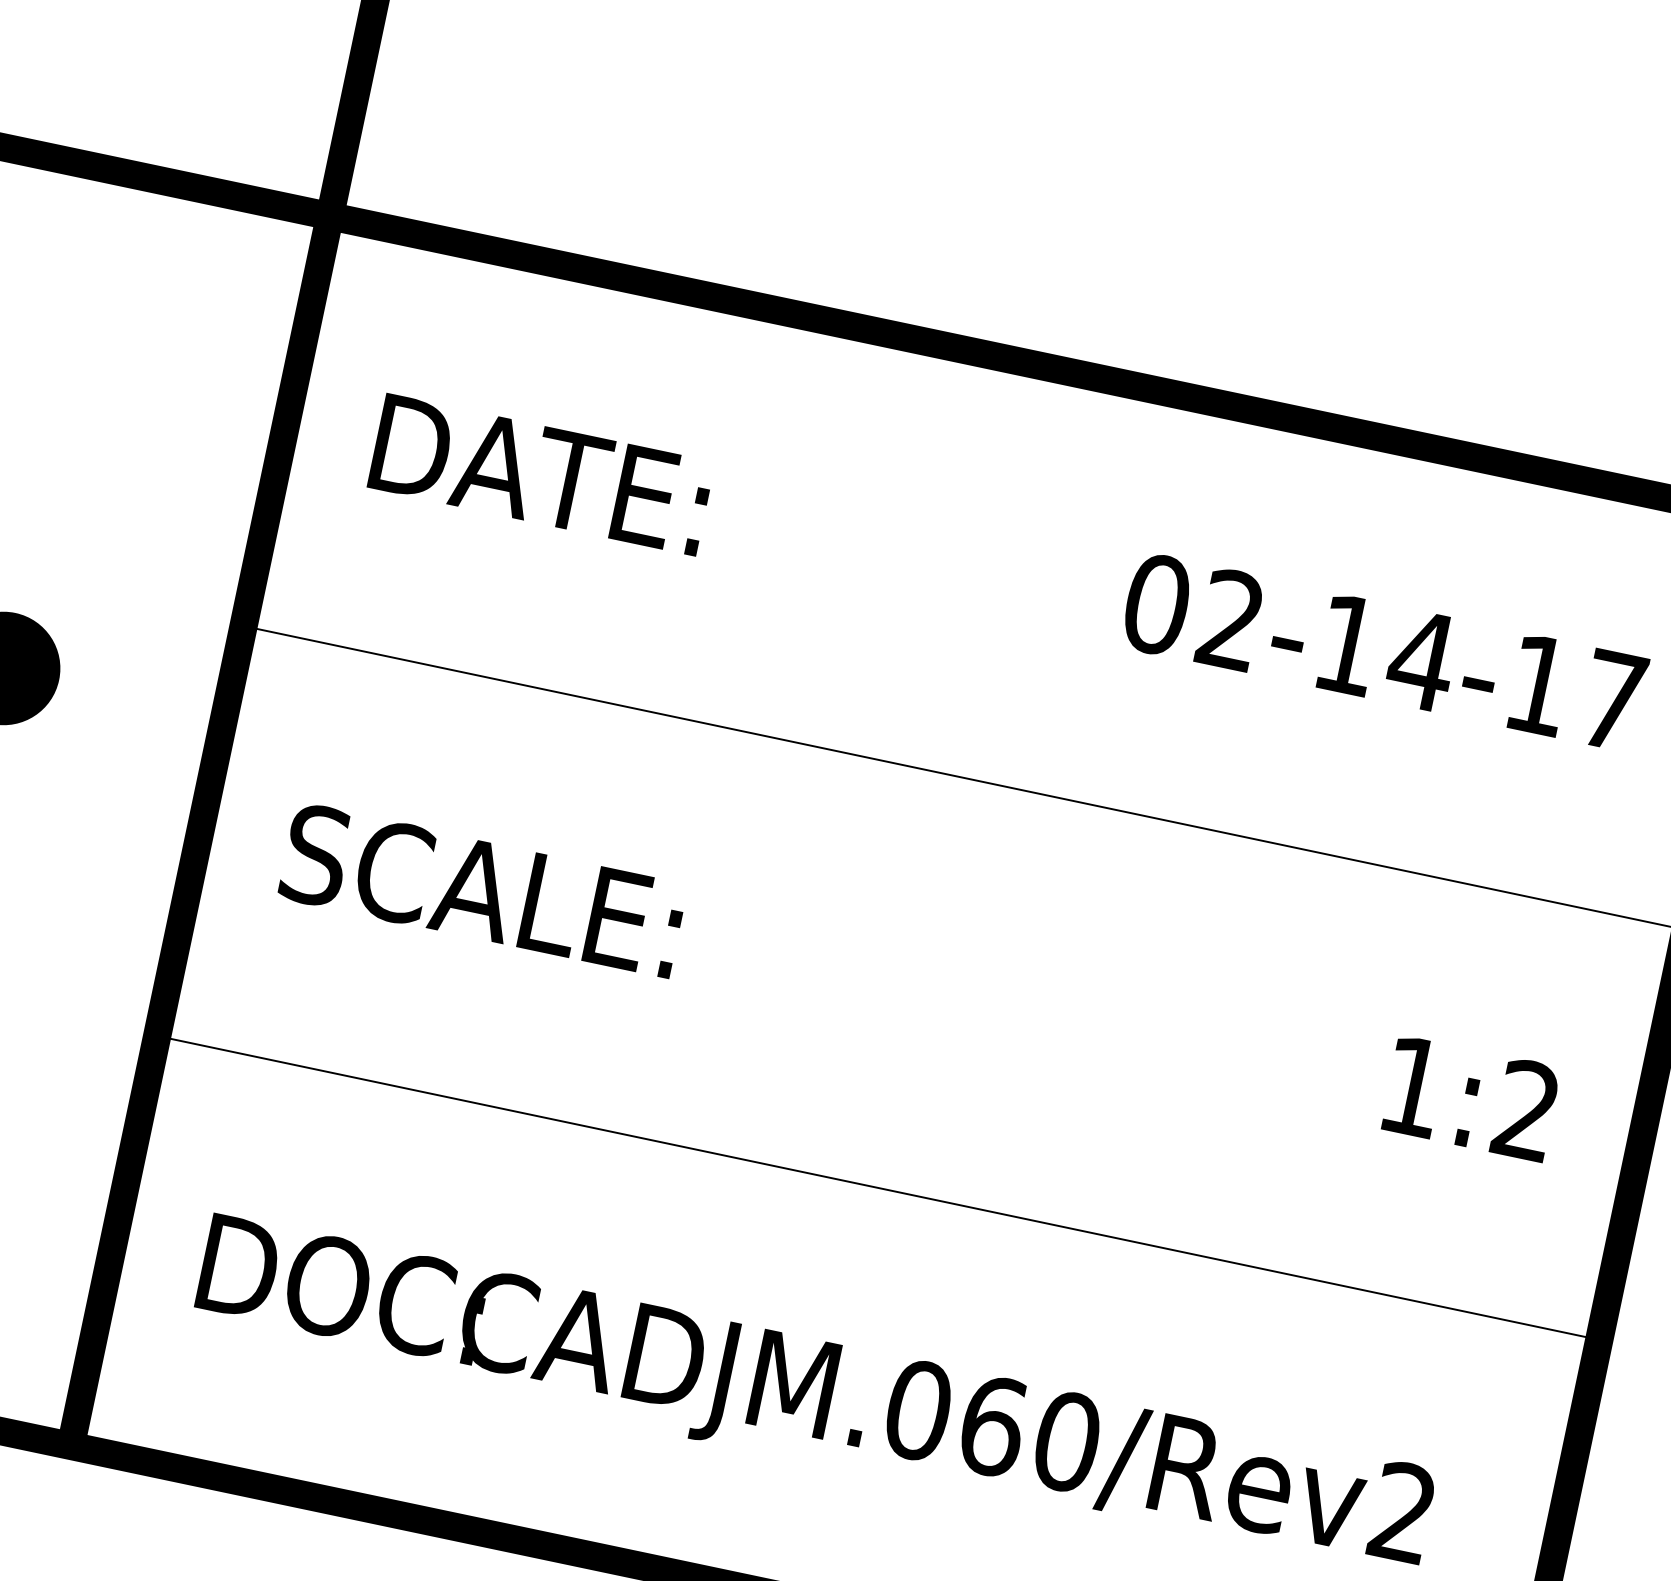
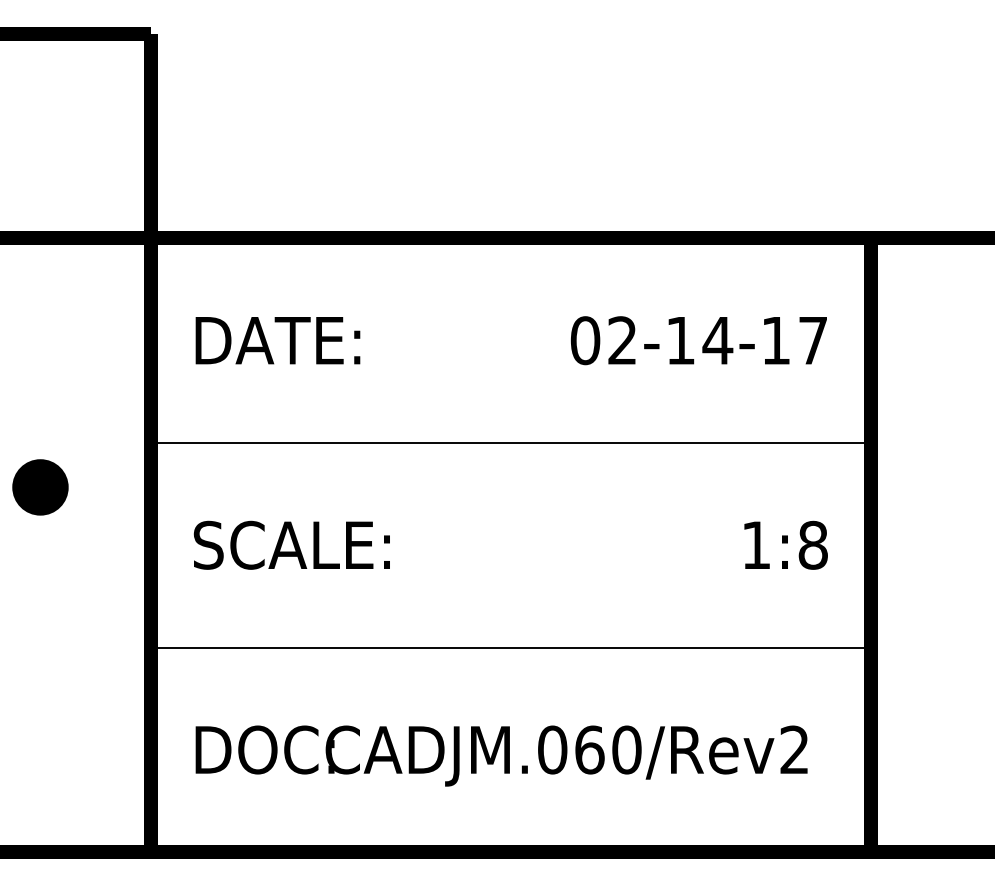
text: (1525, 1108) -> (812, 544), 1:2 -> 1:8

